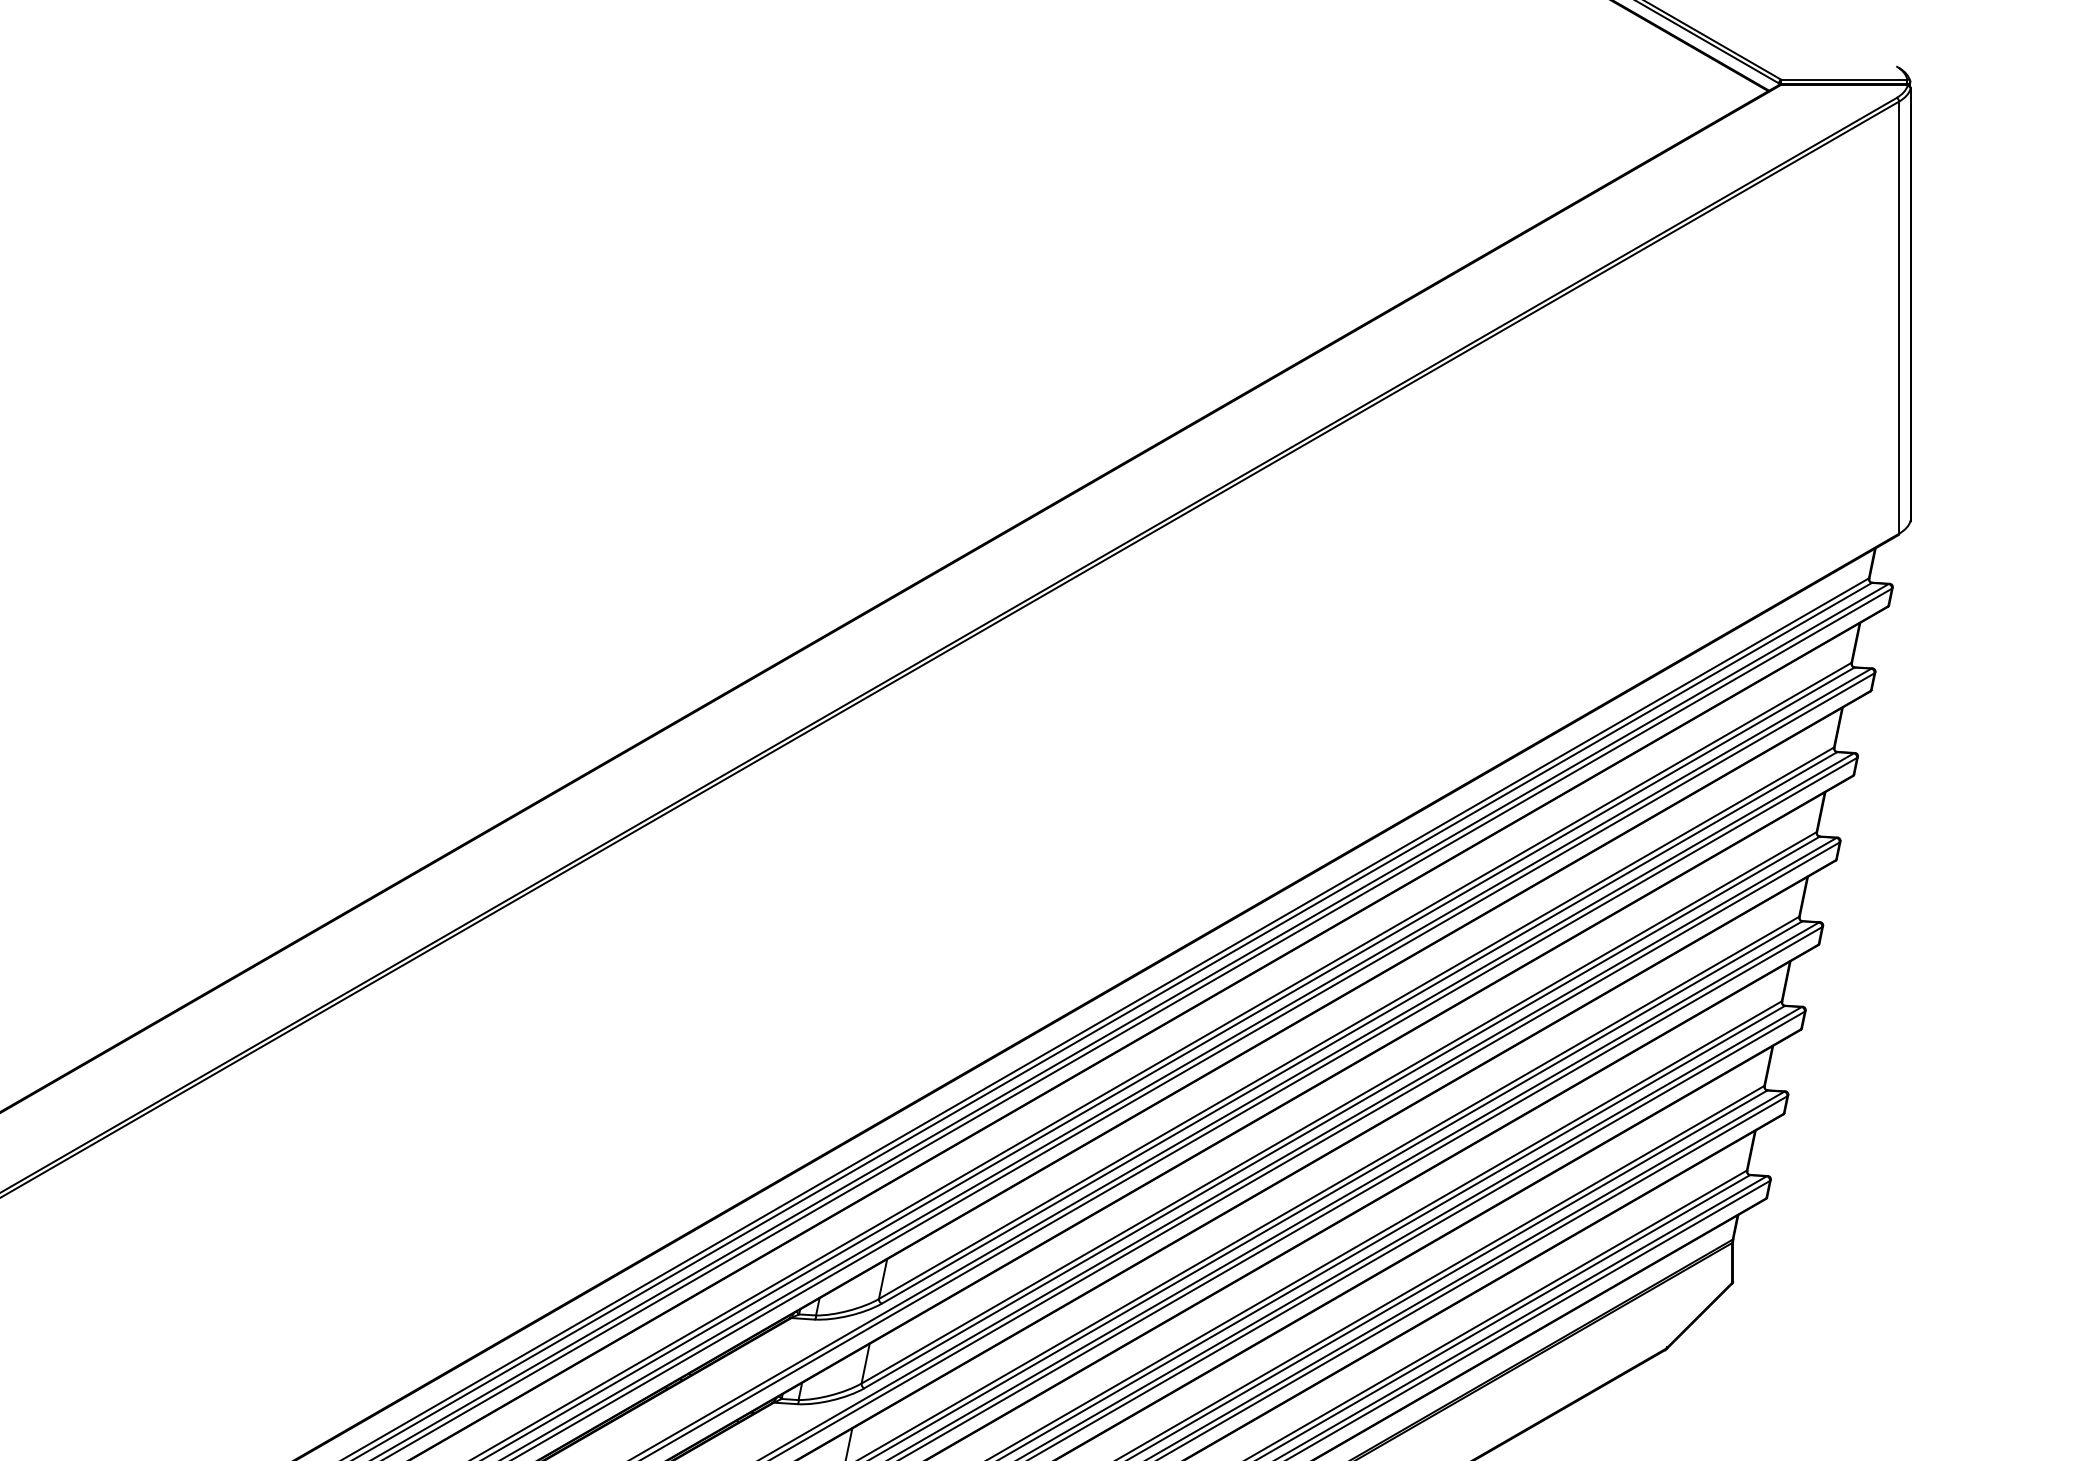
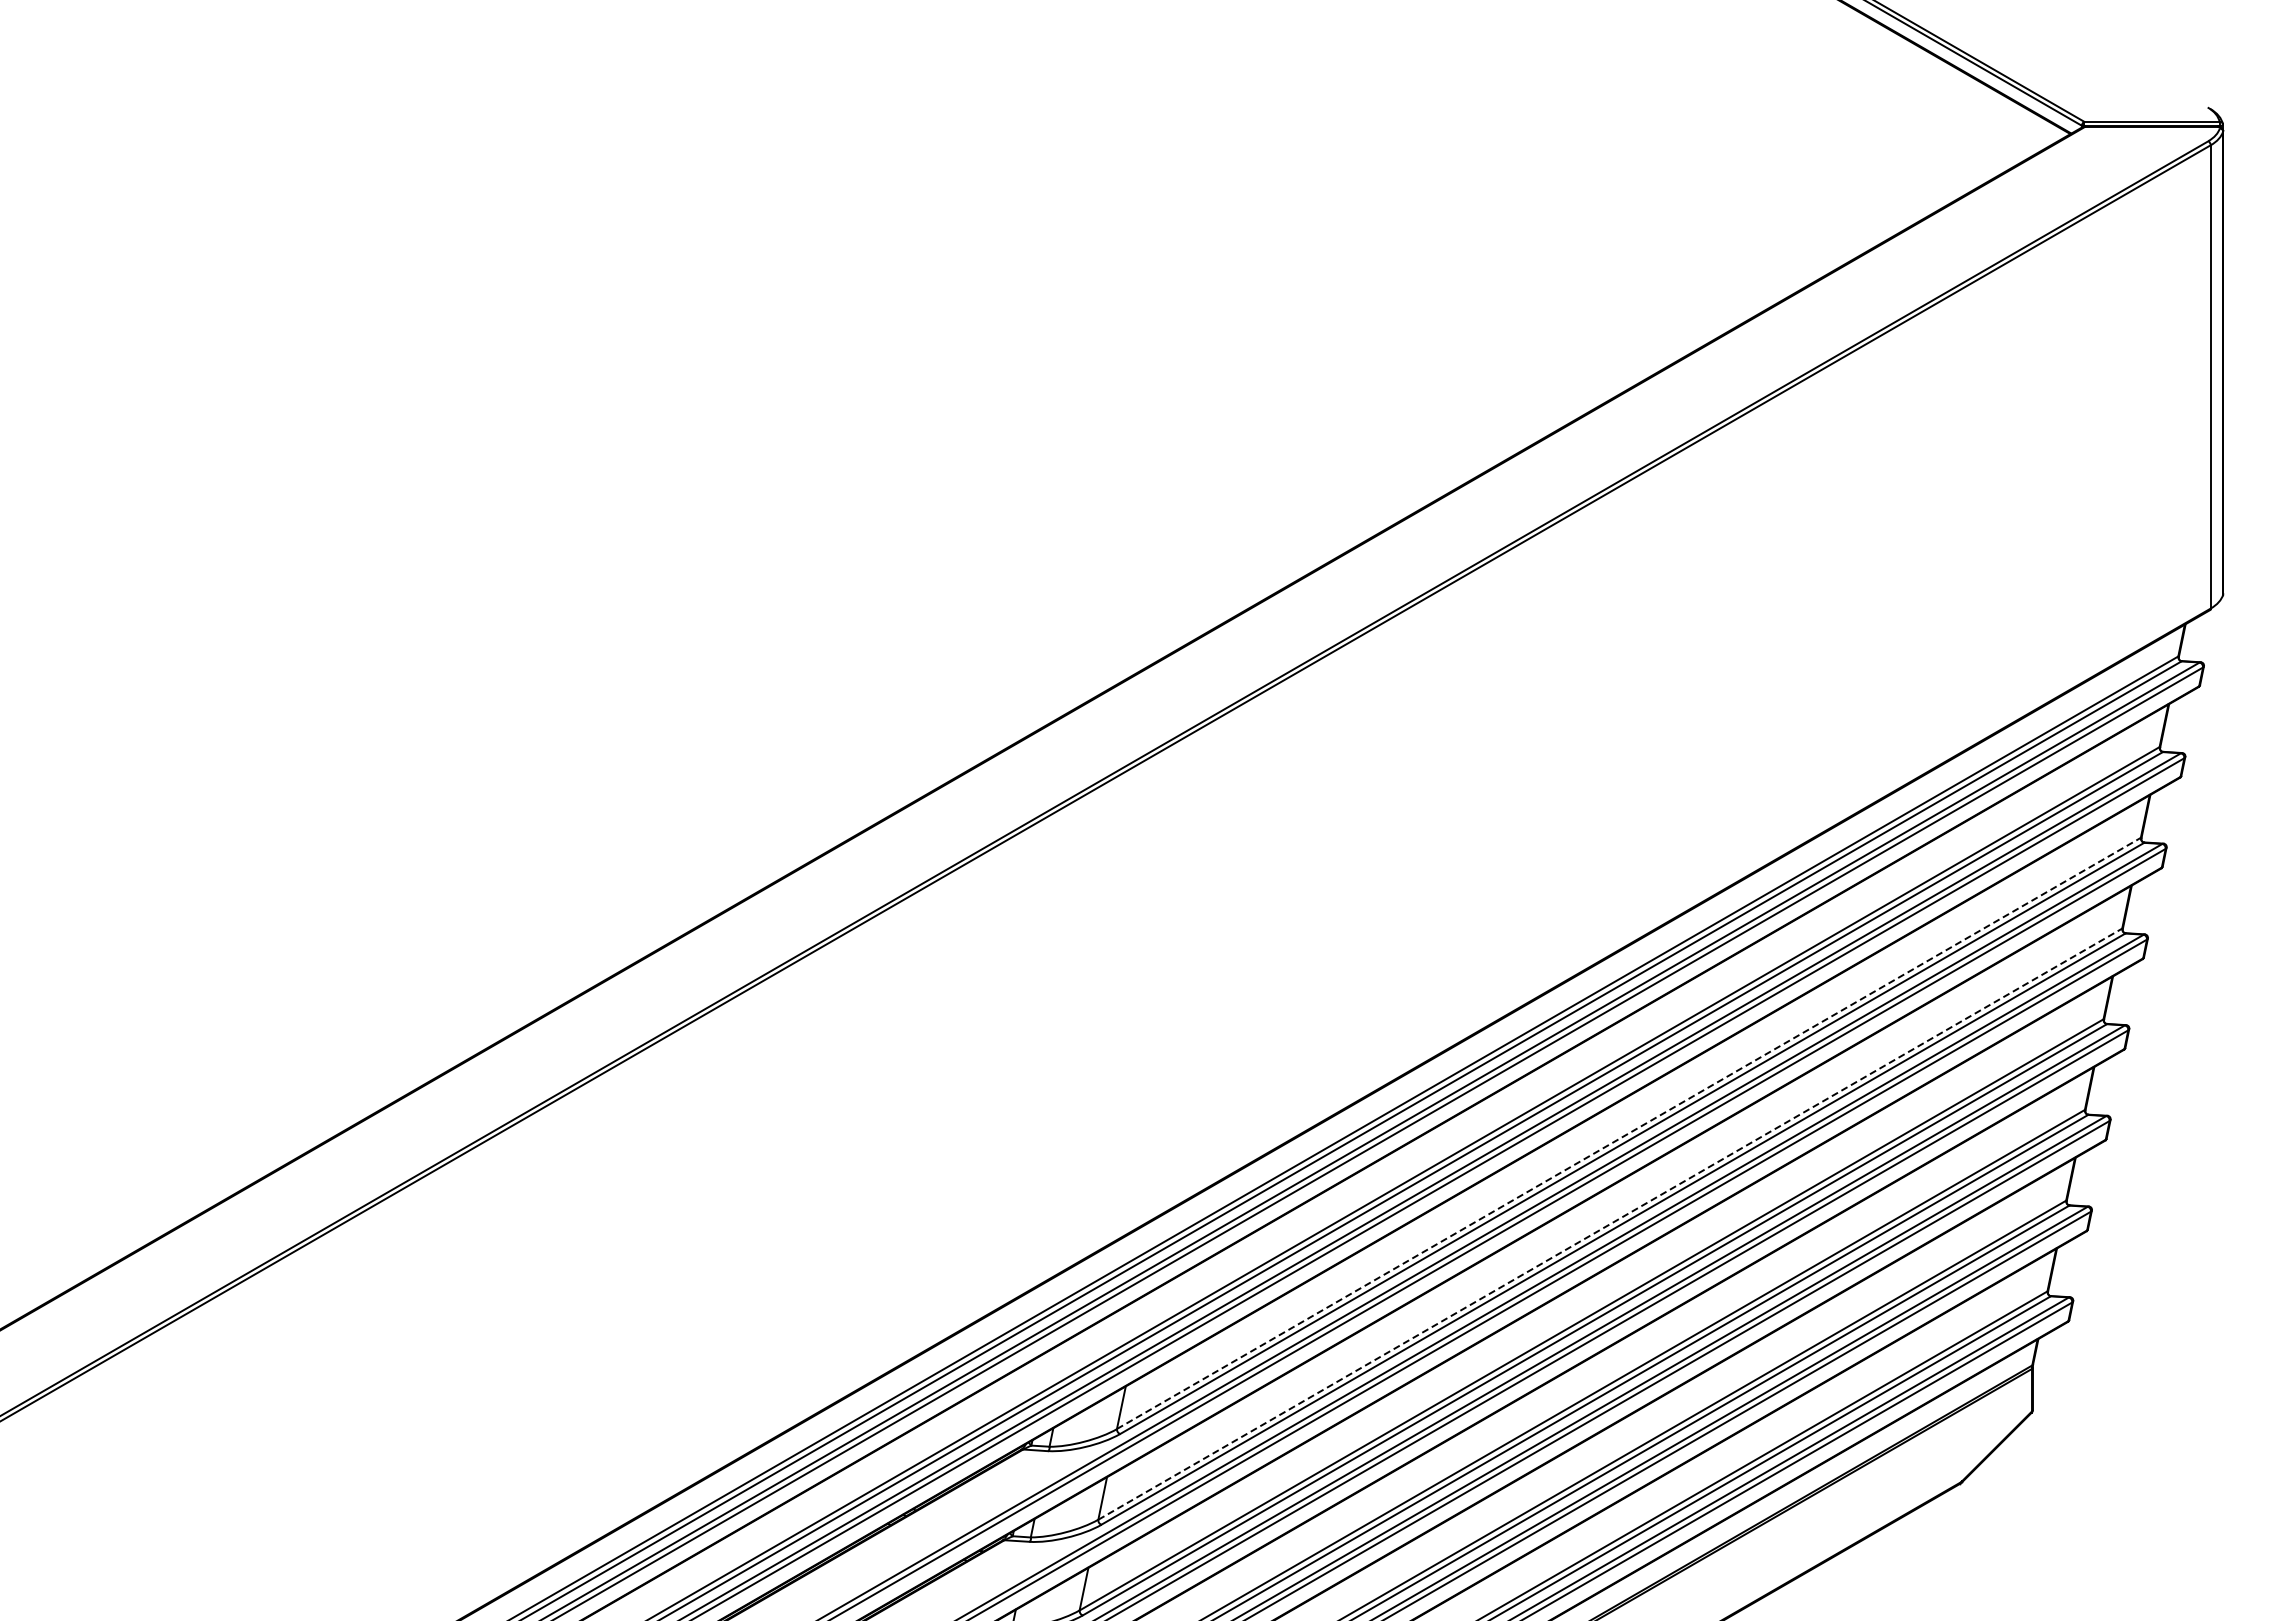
line: (1356, 1023) -> (1629, 1133), solid -> dashed
line: (1339, 1107) -> (1610, 1223), solid -> dashed

